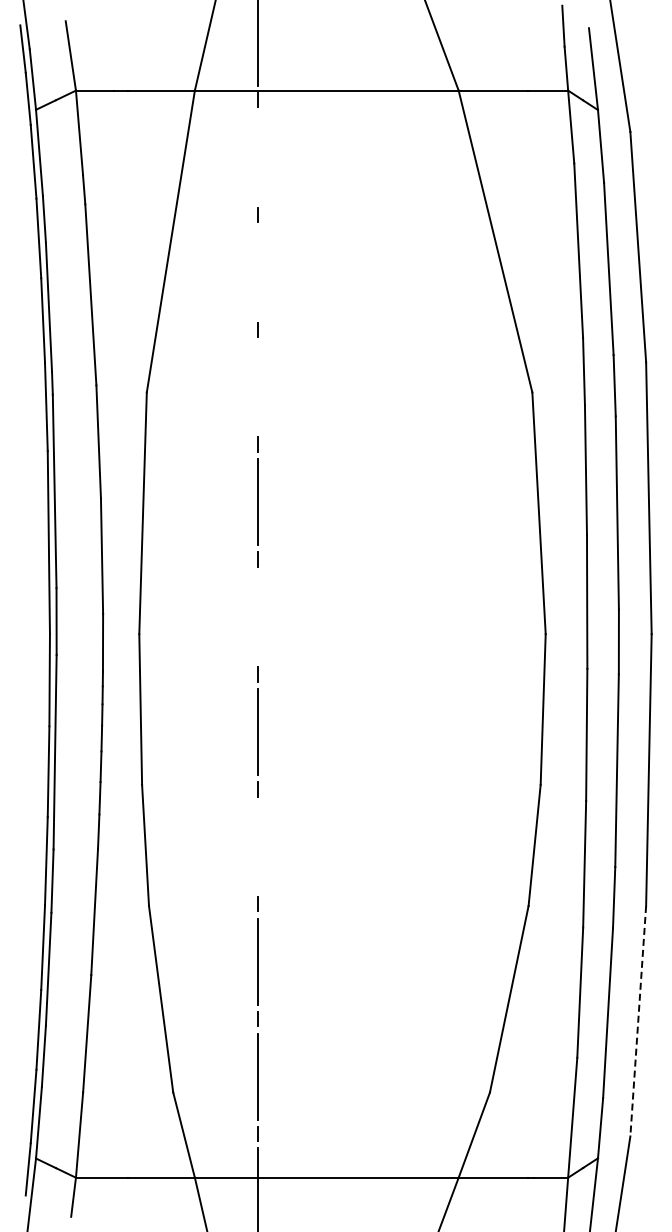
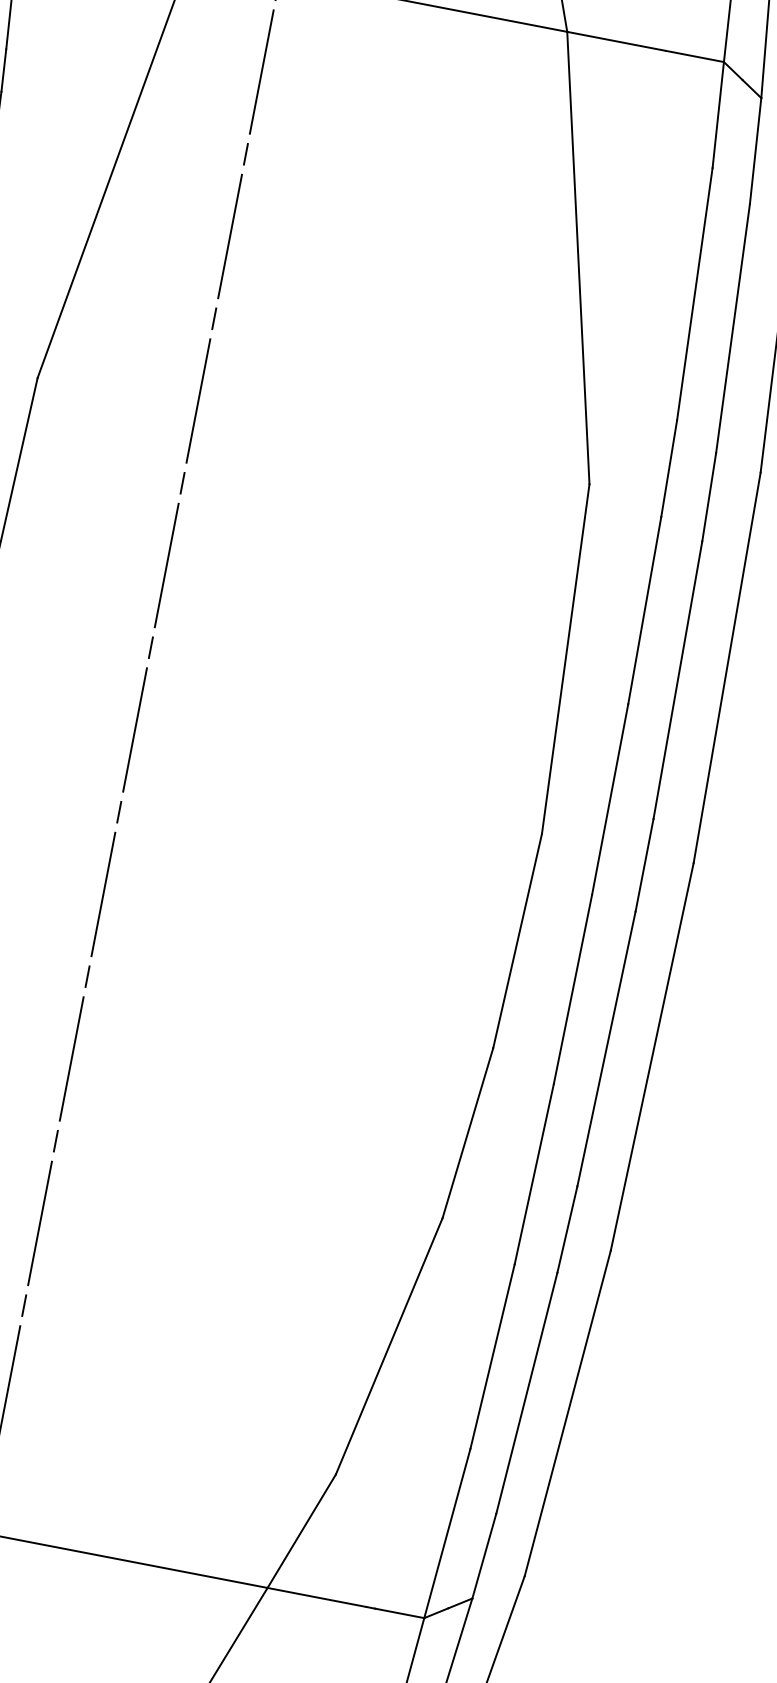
line: (258, 157) -> (262, 72), added
line: (258, 272) -> (230, 237), added
line: (258, 387) -> (198, 401), added
line: (258, 616) -> (135, 729), added
line: (258, 846) -> (72, 1058), added
line: (638, 1021) -> (568, 1413), dashed -> solid

